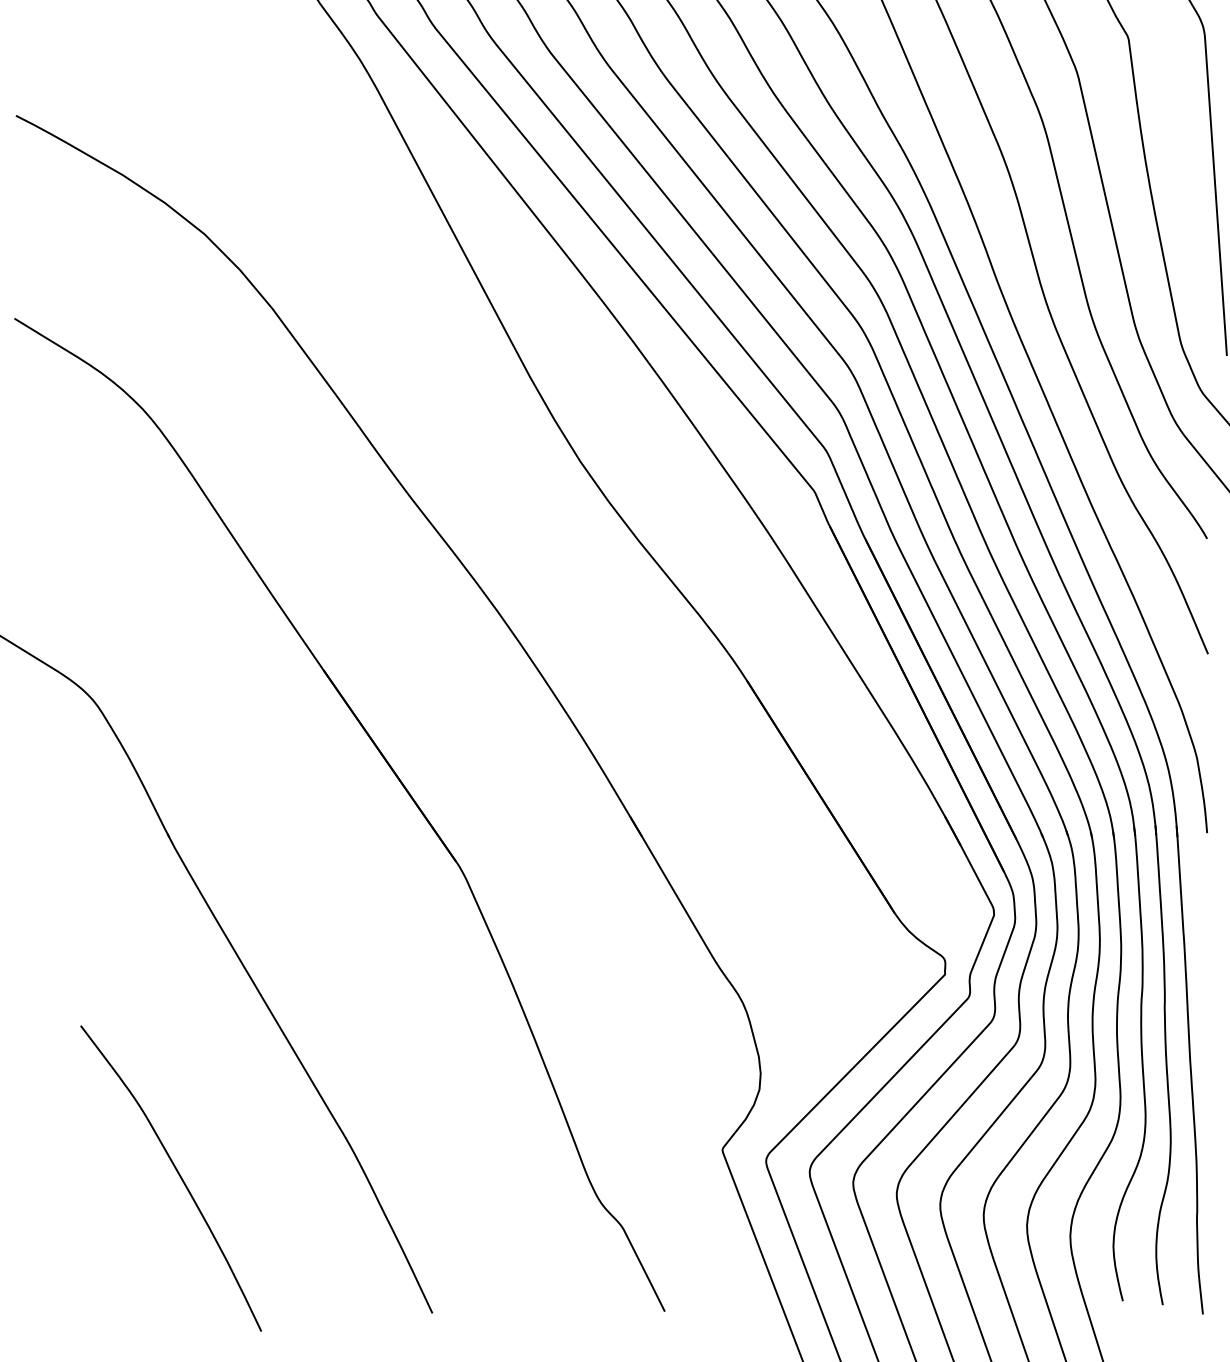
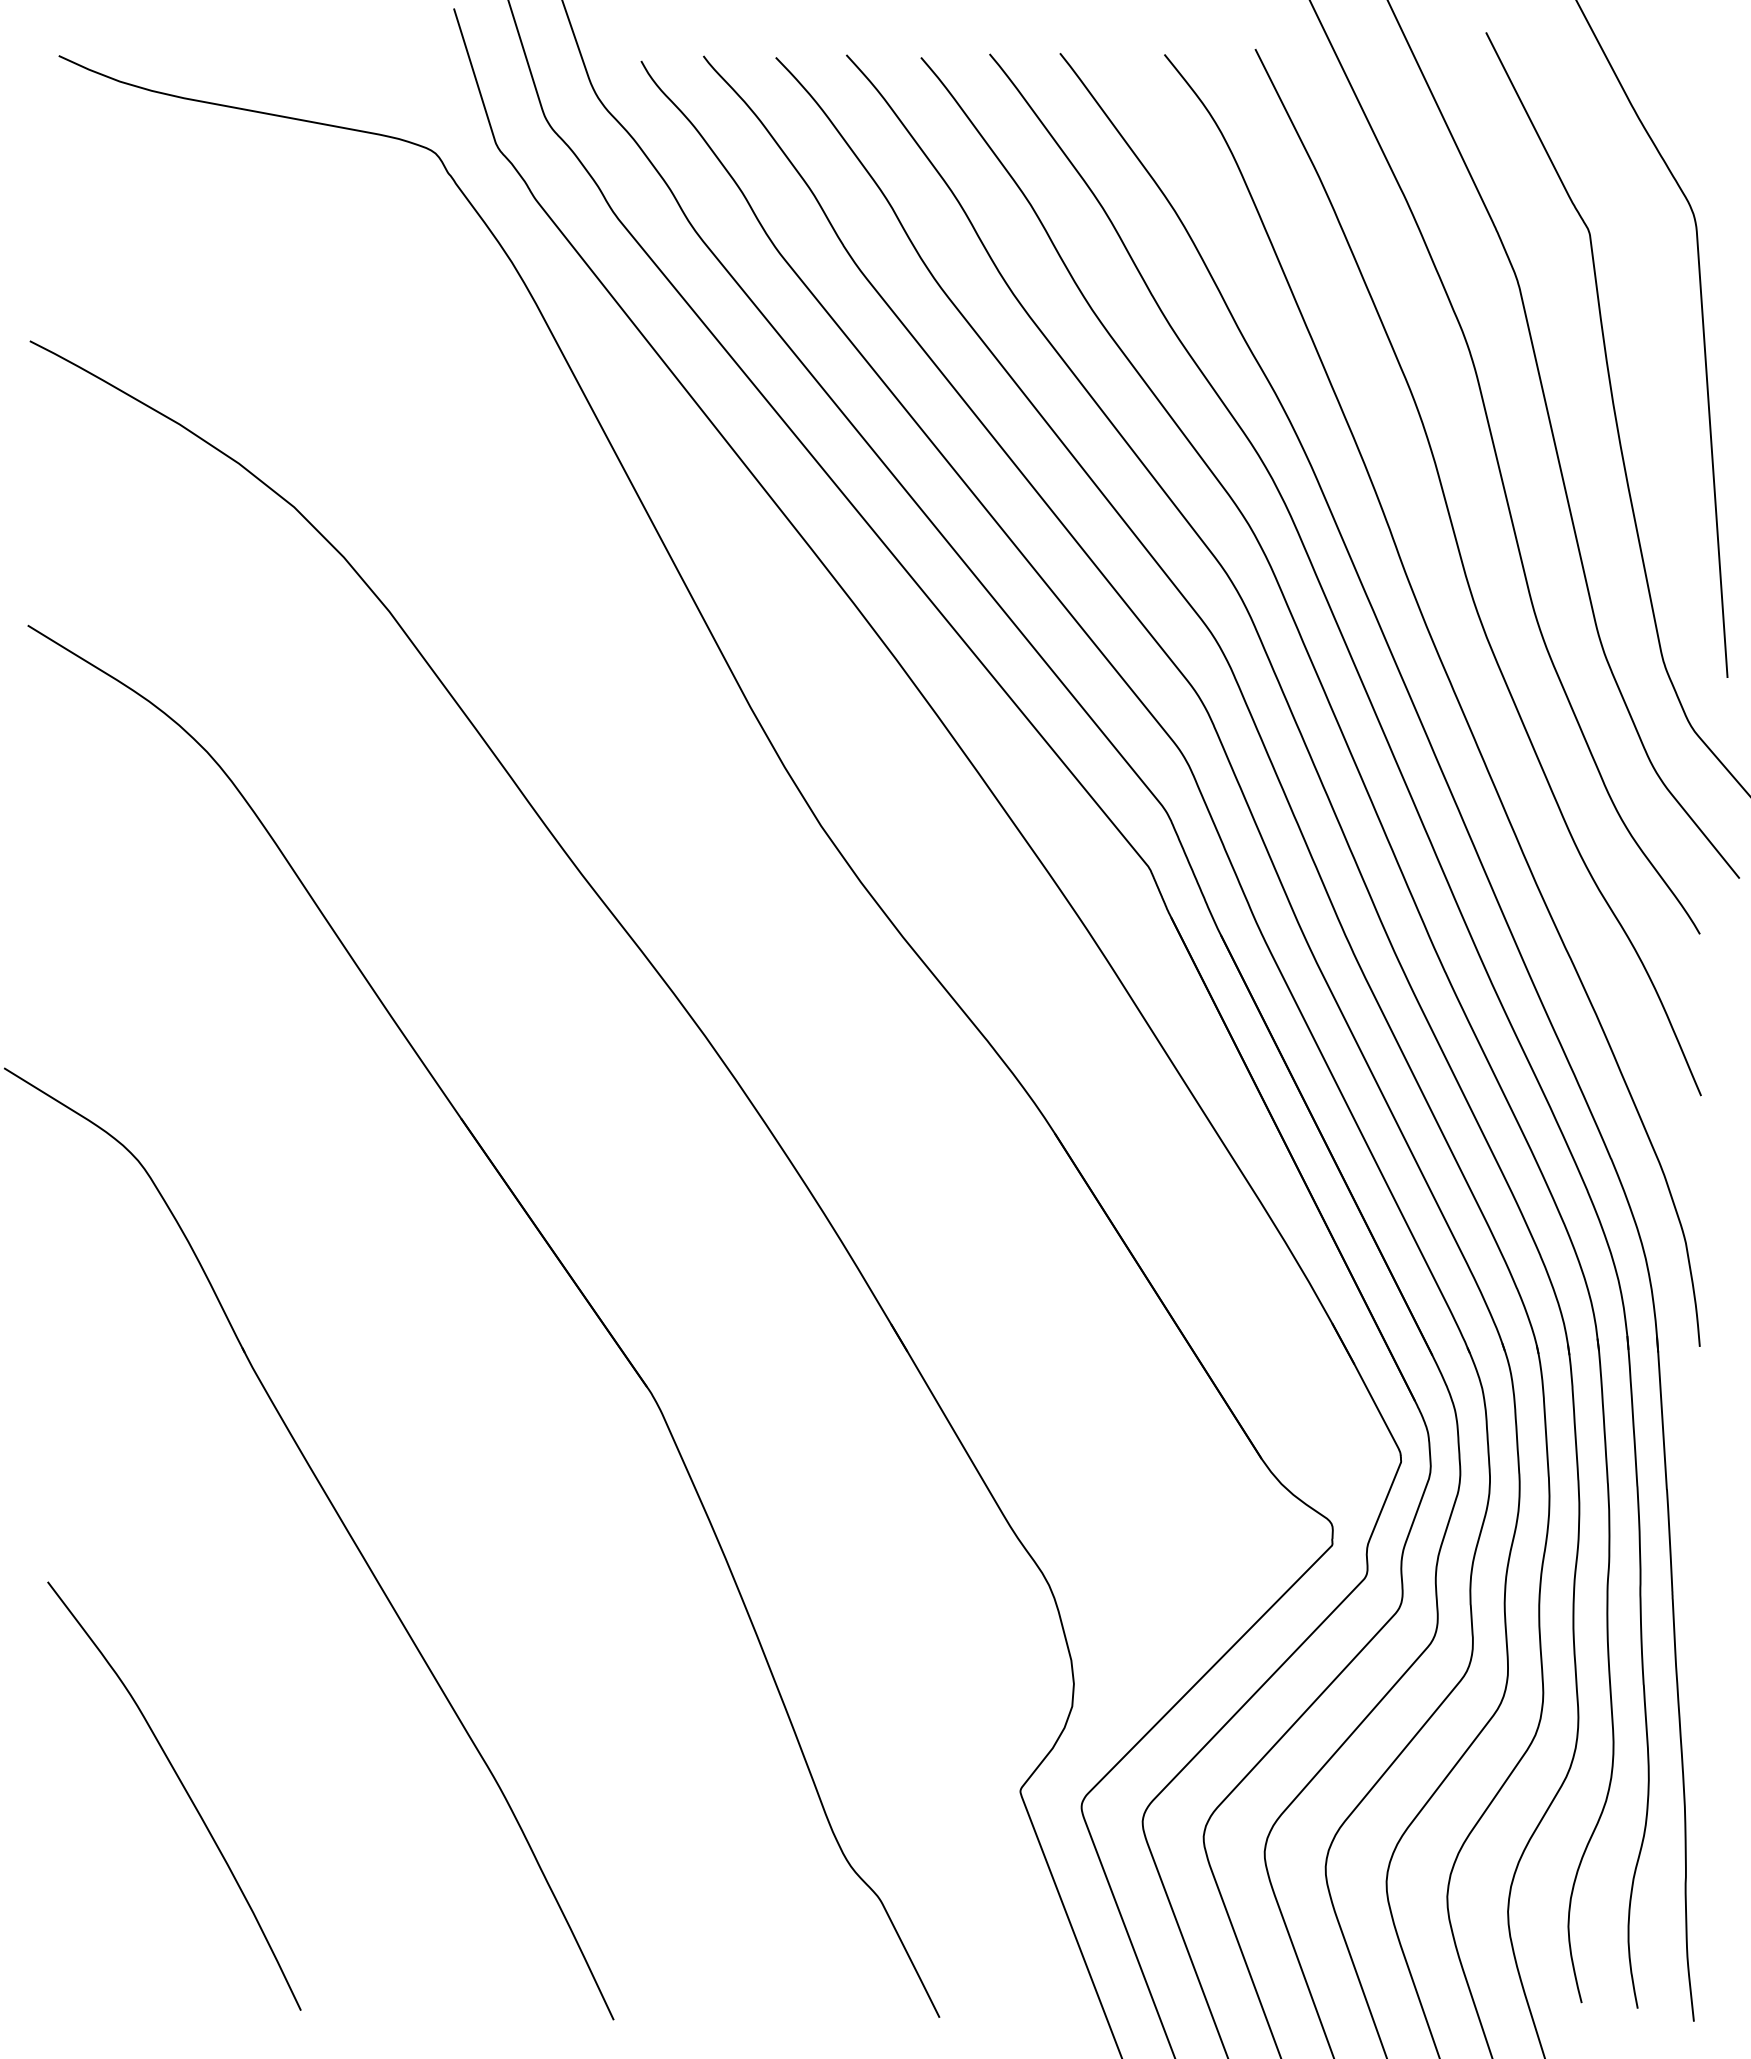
curve: (178, 1174) -> (184, 1790), moved

